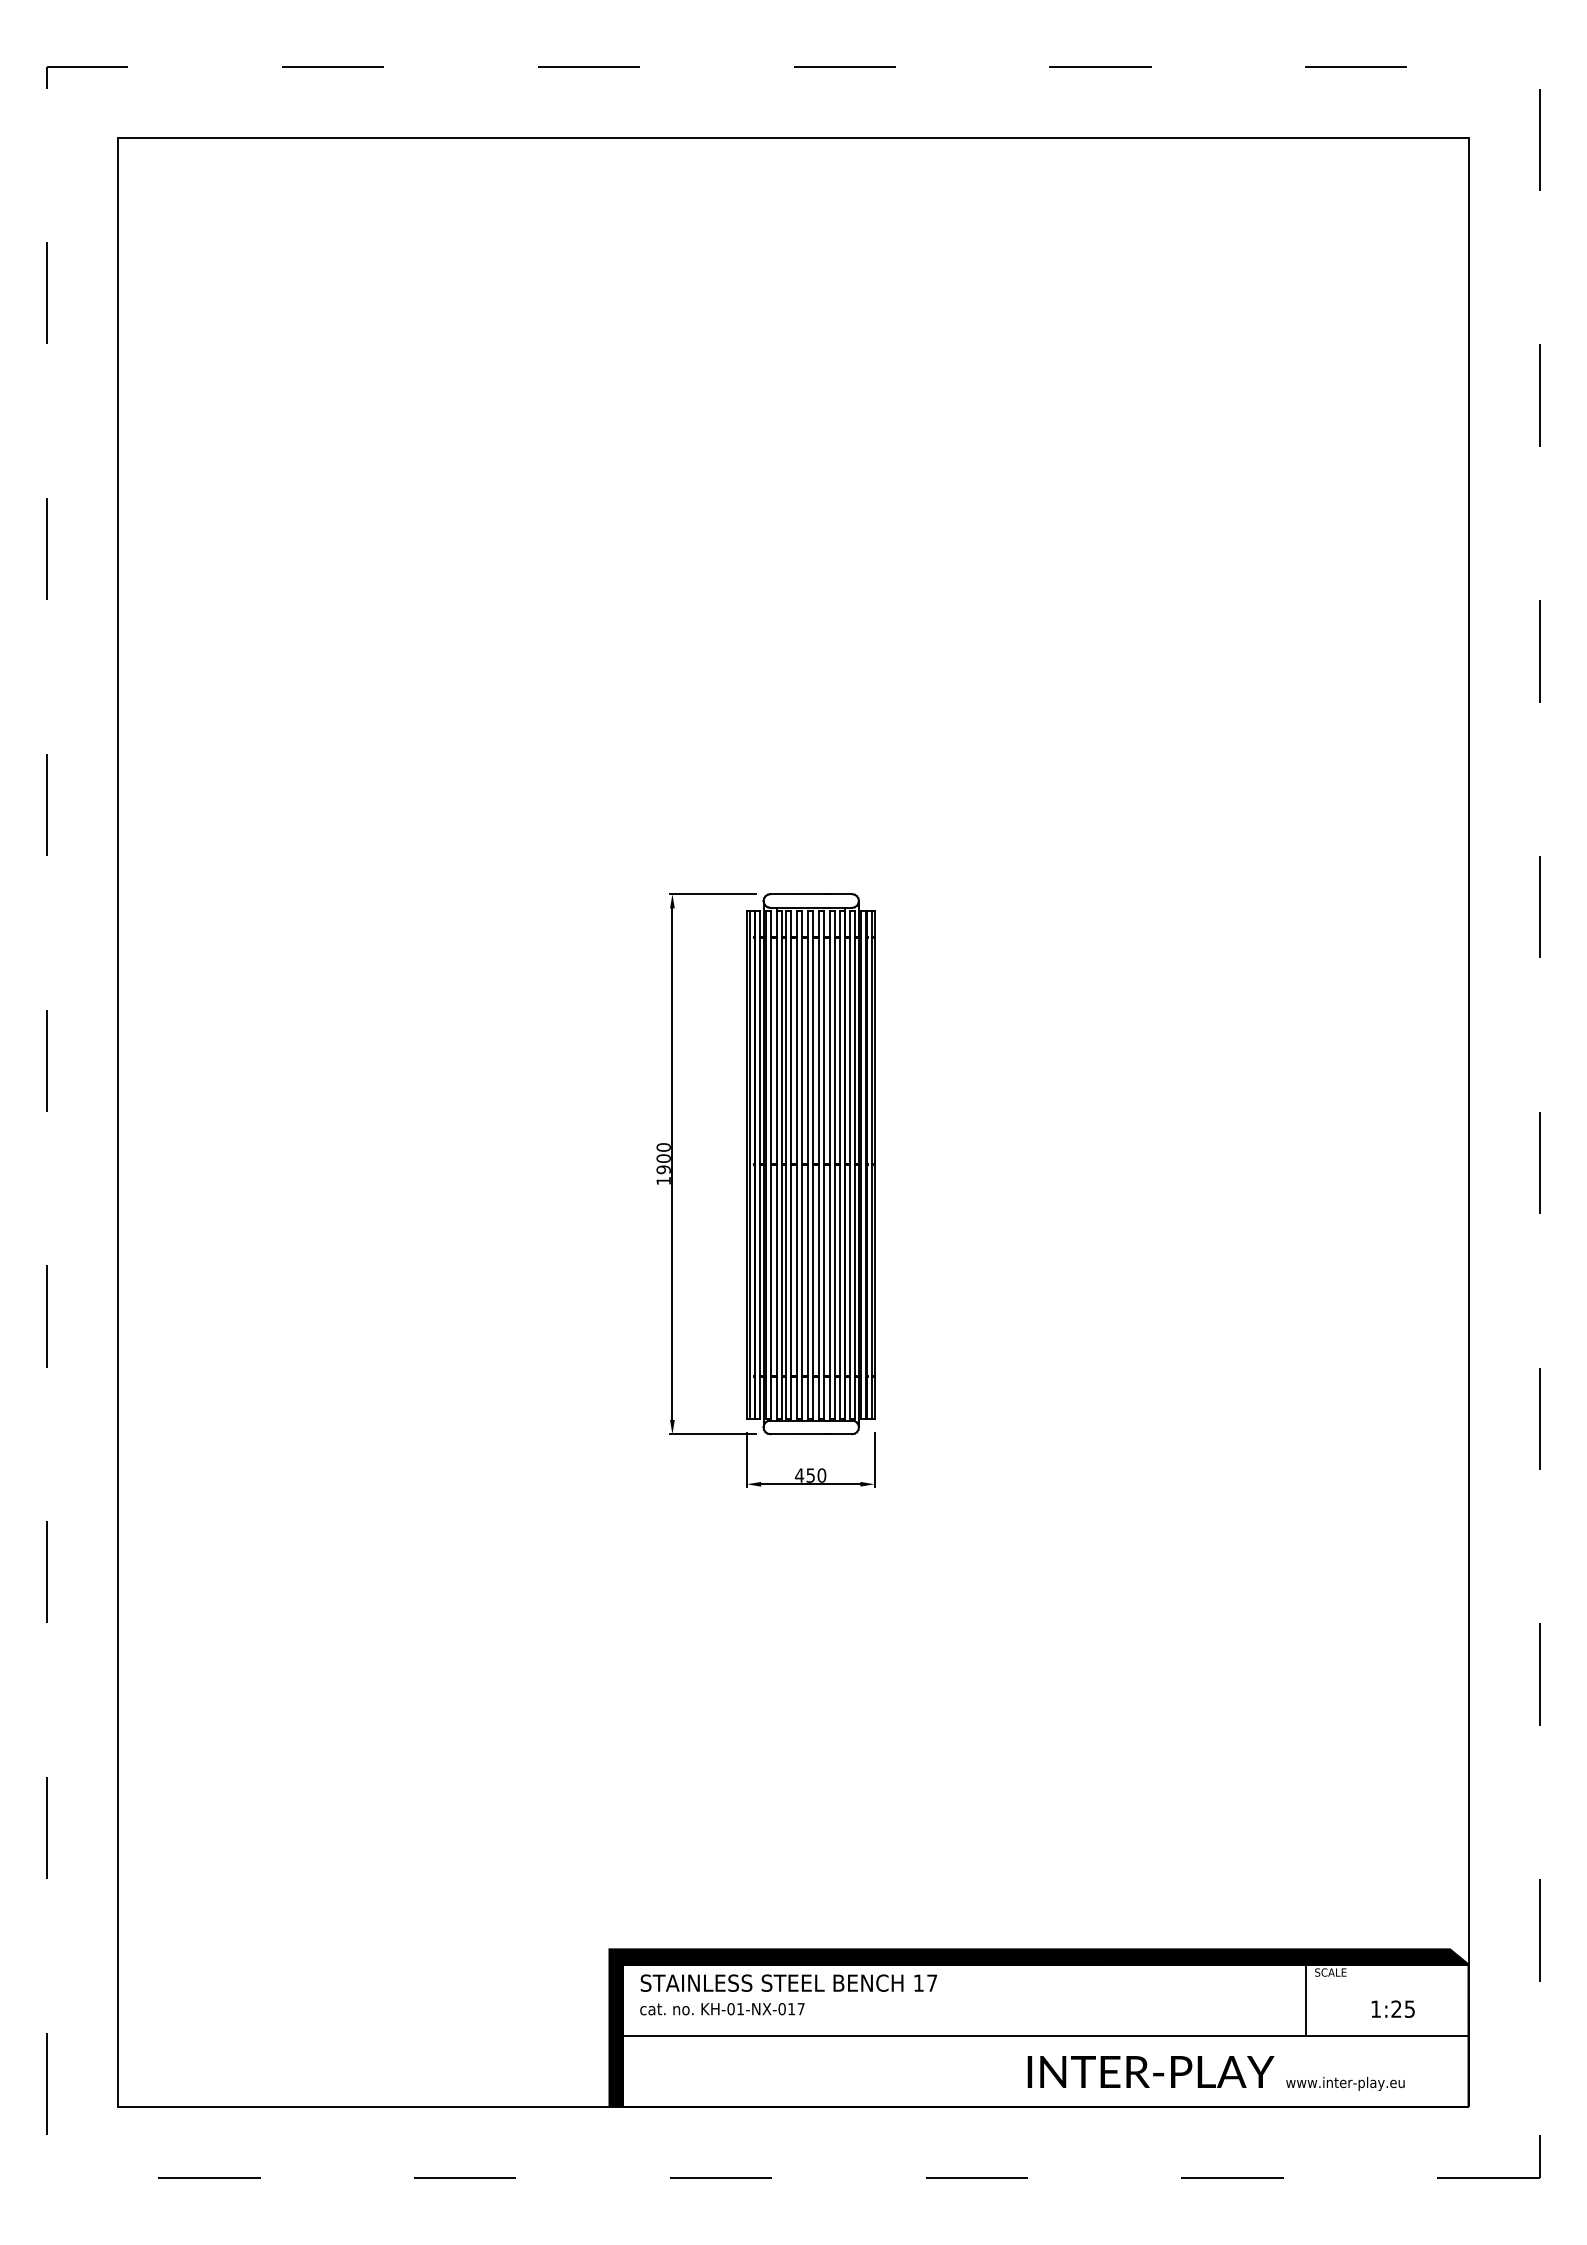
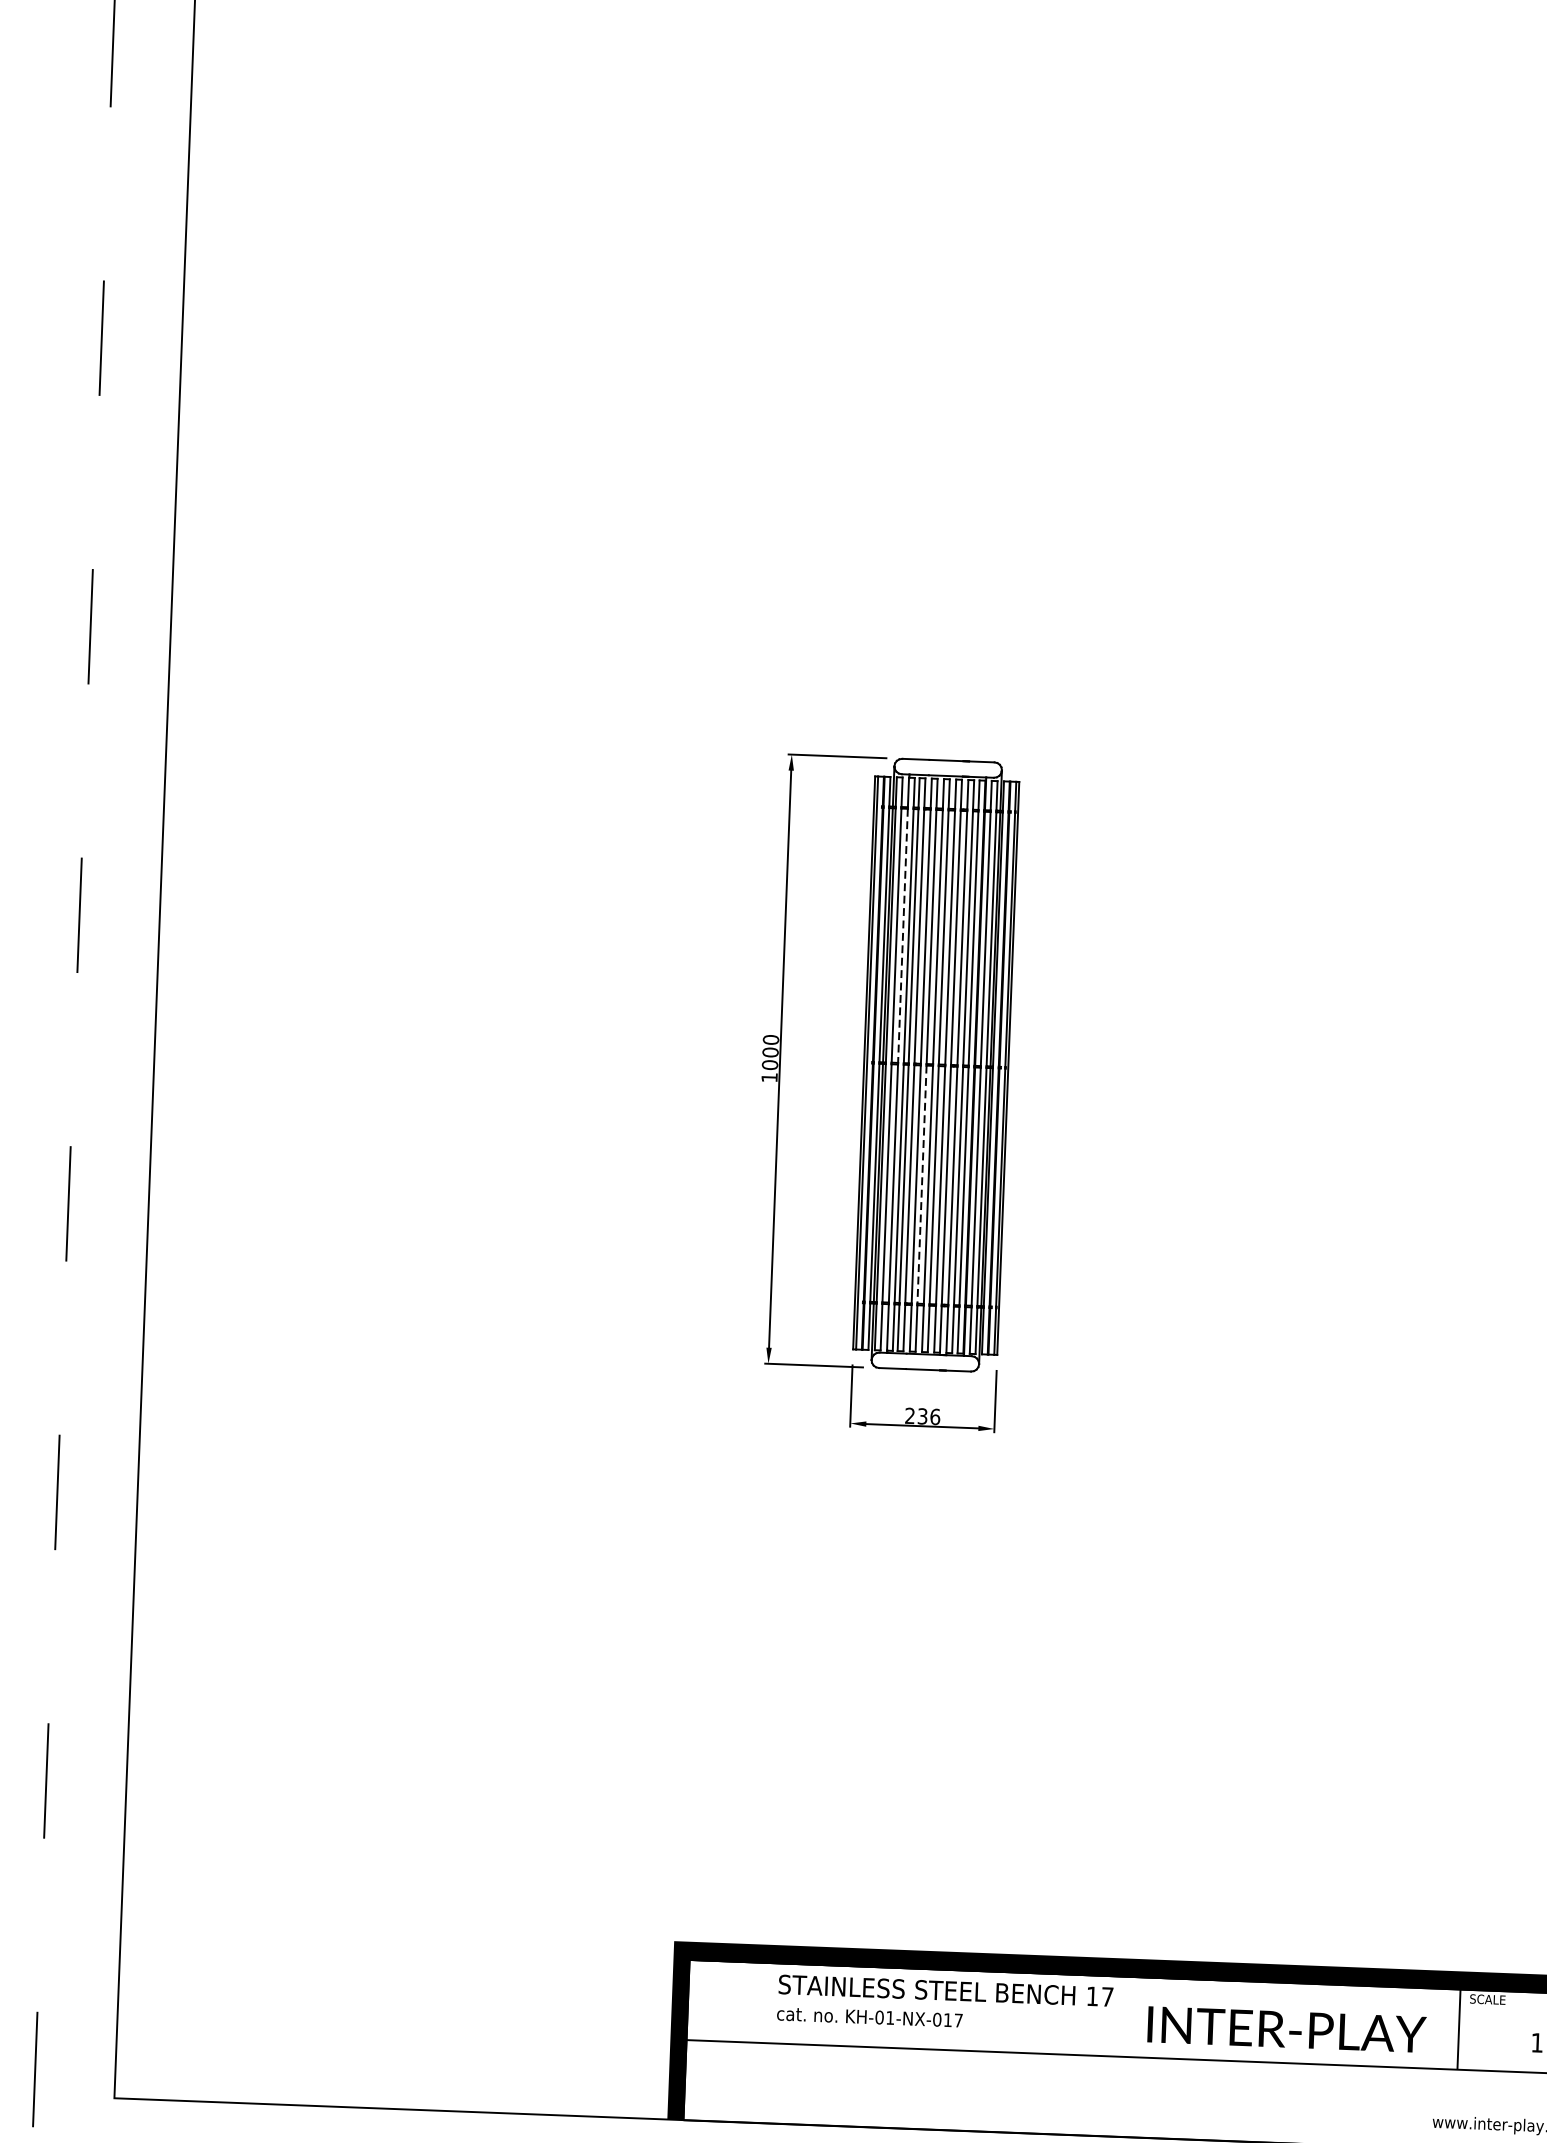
line: (776, 1050) -> (902, 935), solid -> dashed
text: (663, 1169) -> (769, 1064), 1900 -> 1000
line: (802, 1270) -> (922, 1184), solid -> dashed
text: (810, 1475) -> (922, 1416), 450 -> 236
text: (788, 1994) -> (945, 2003), moved
text: (1150, 2071) -> (1286, 2029), moved

